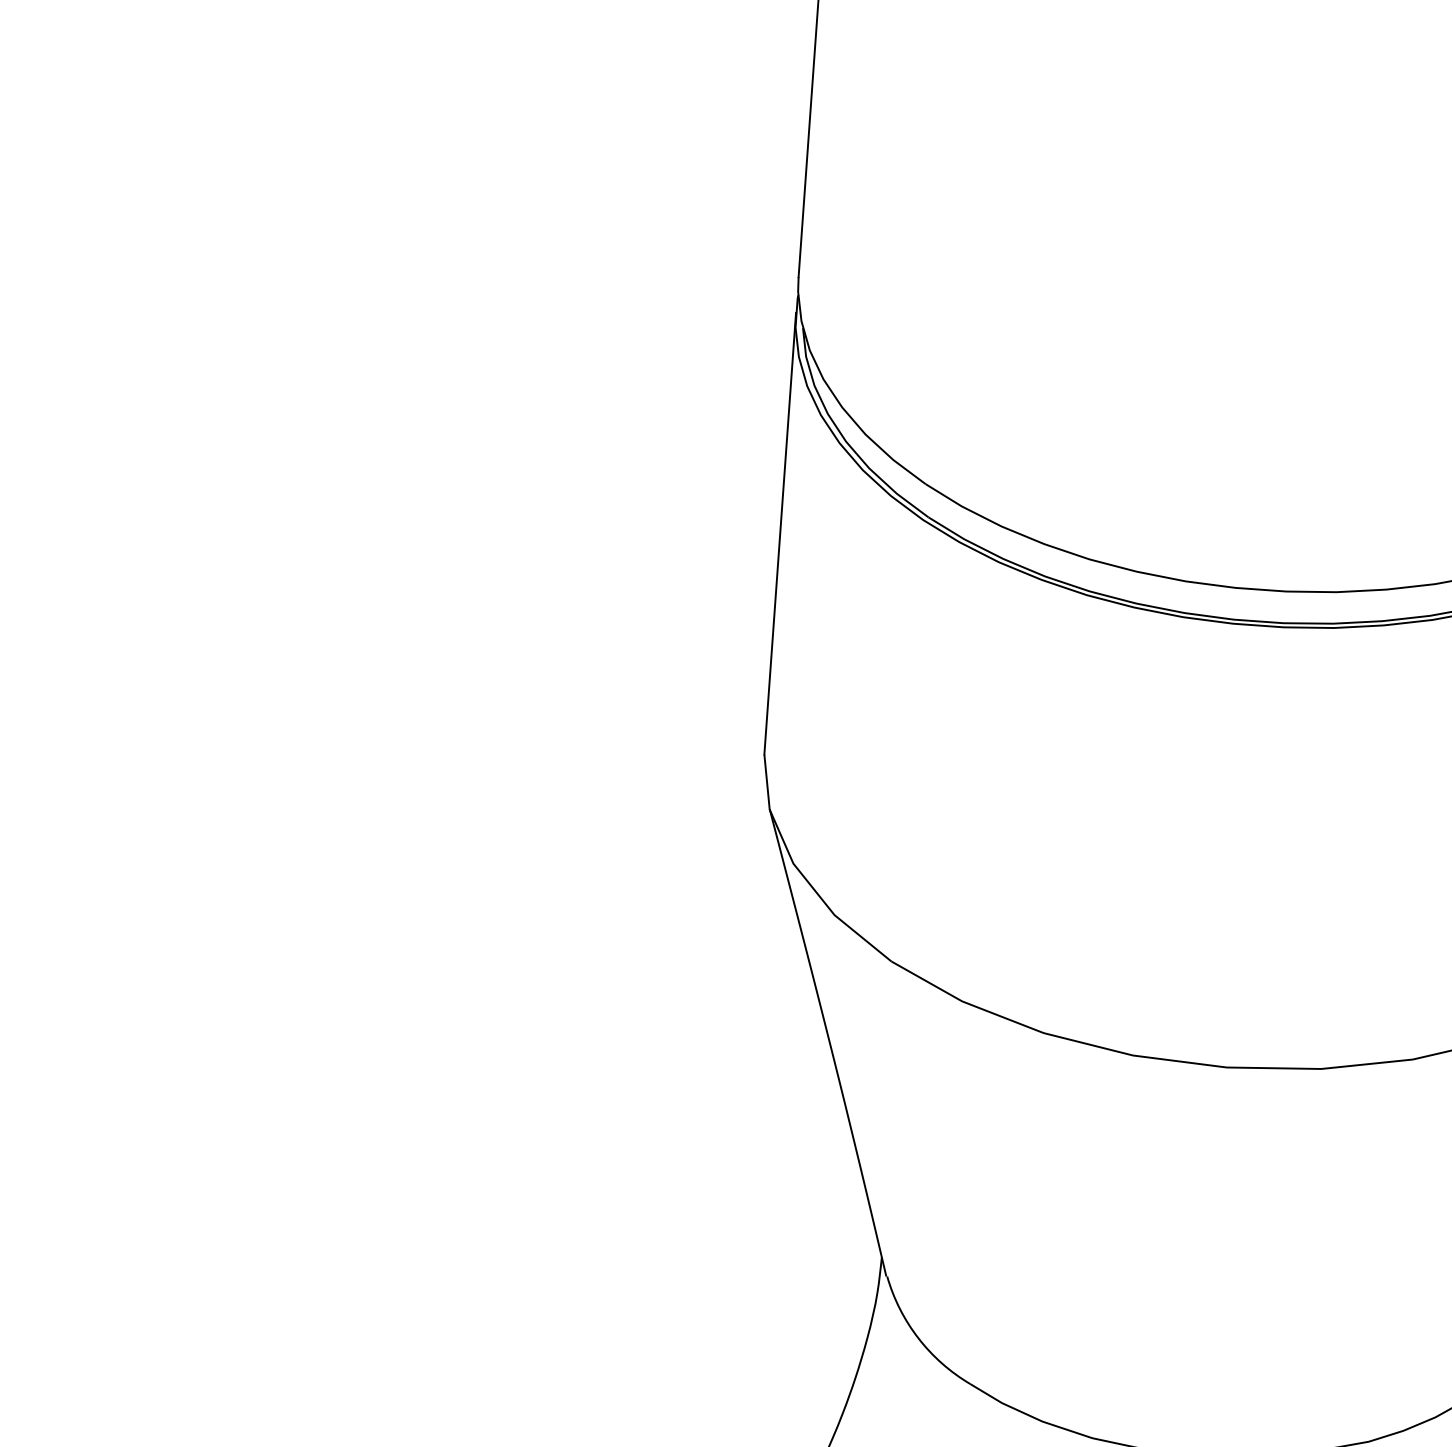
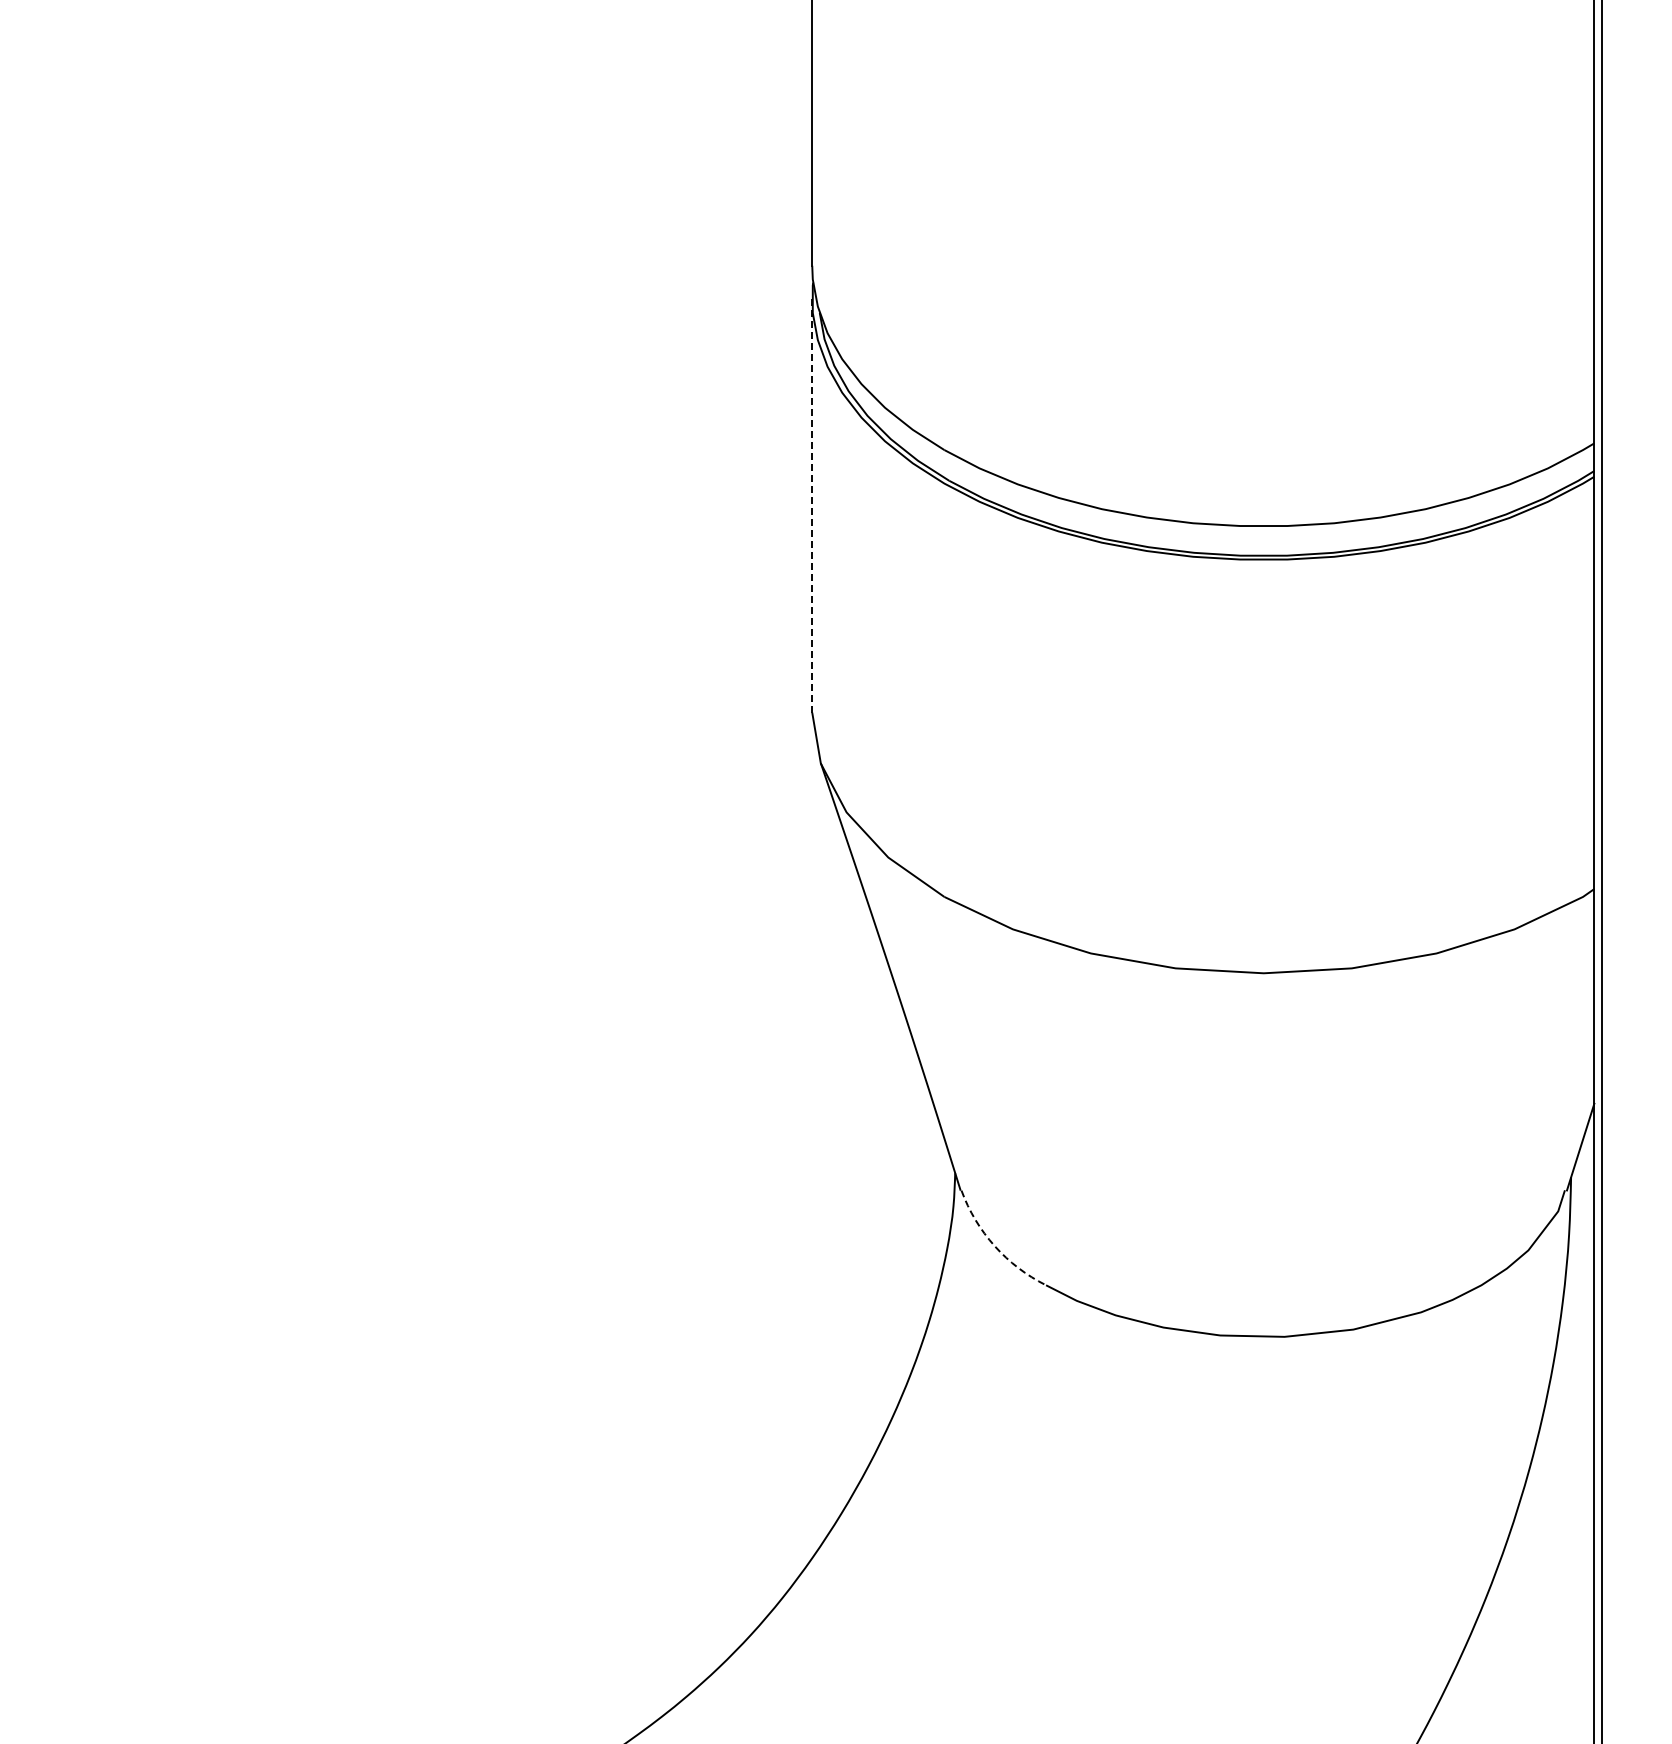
line: (780, 533) -> (812, 505), solid -> dashed
arc: (918, 1338) -> (994, 1246), solid -> dashed

